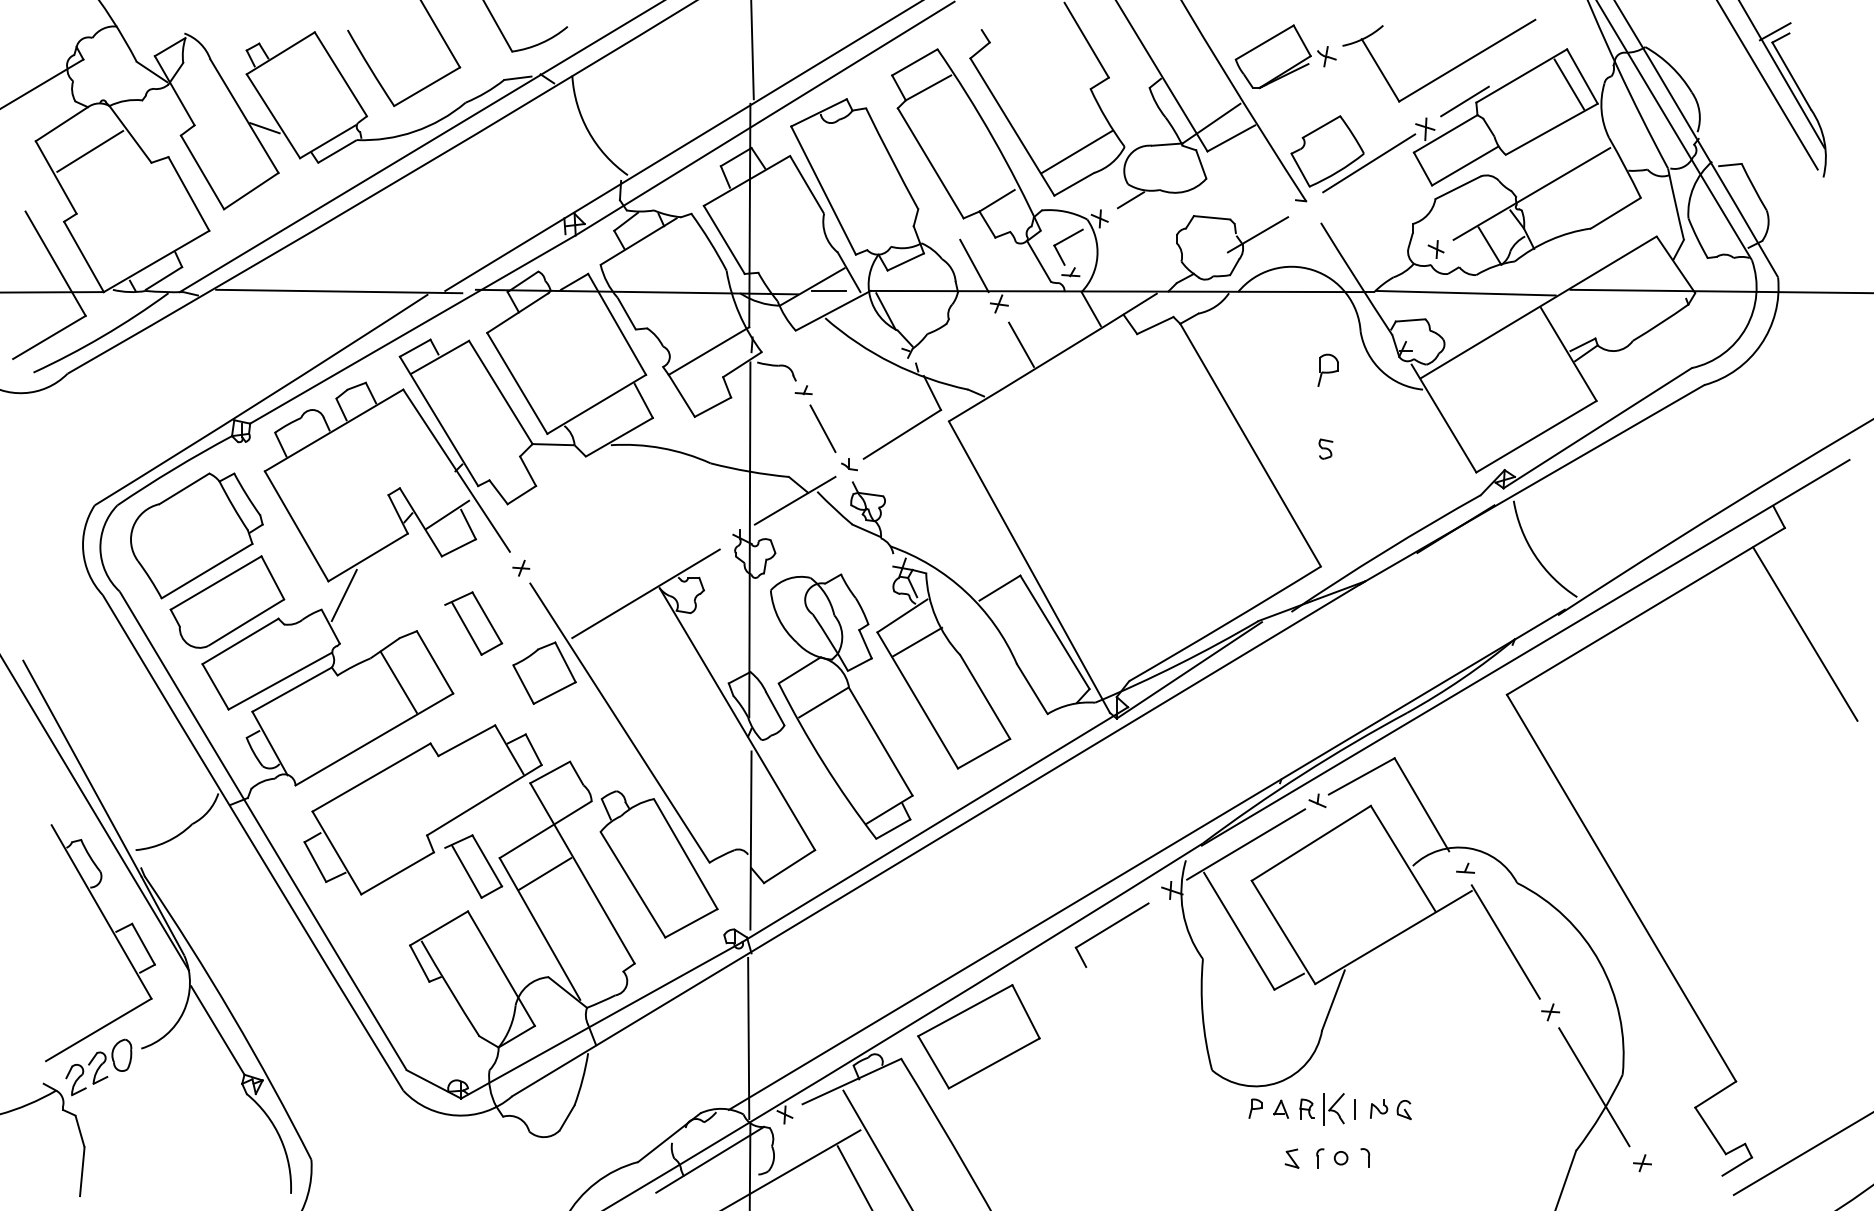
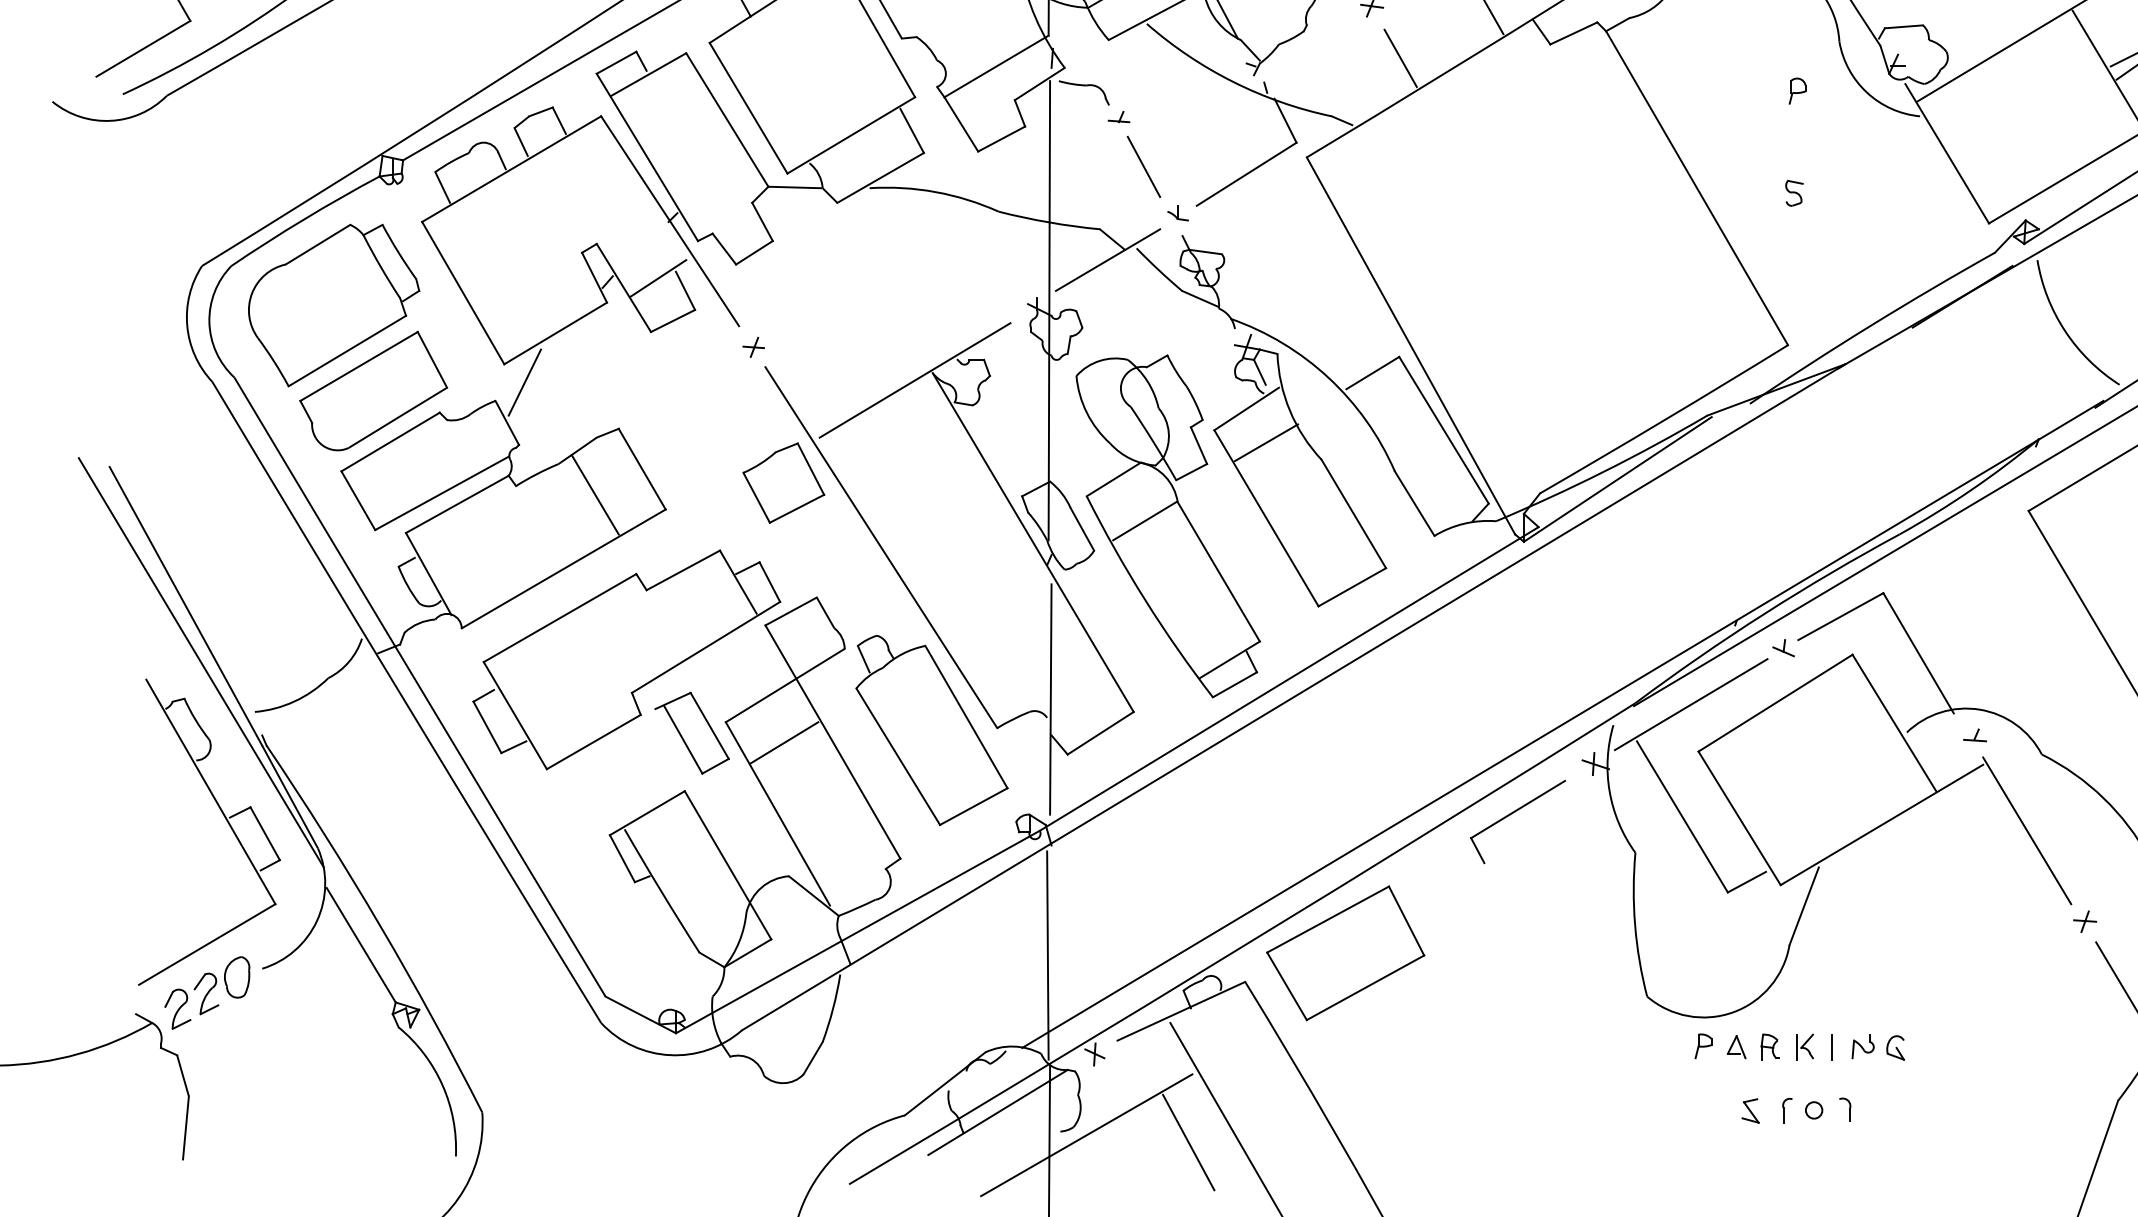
part: (1328, 369) -> (1797, 90), size x0.62
part: (473, 623) -> (691, 418), removed
part: (1334, 1108) -> (1805, 1046), size x0.62

